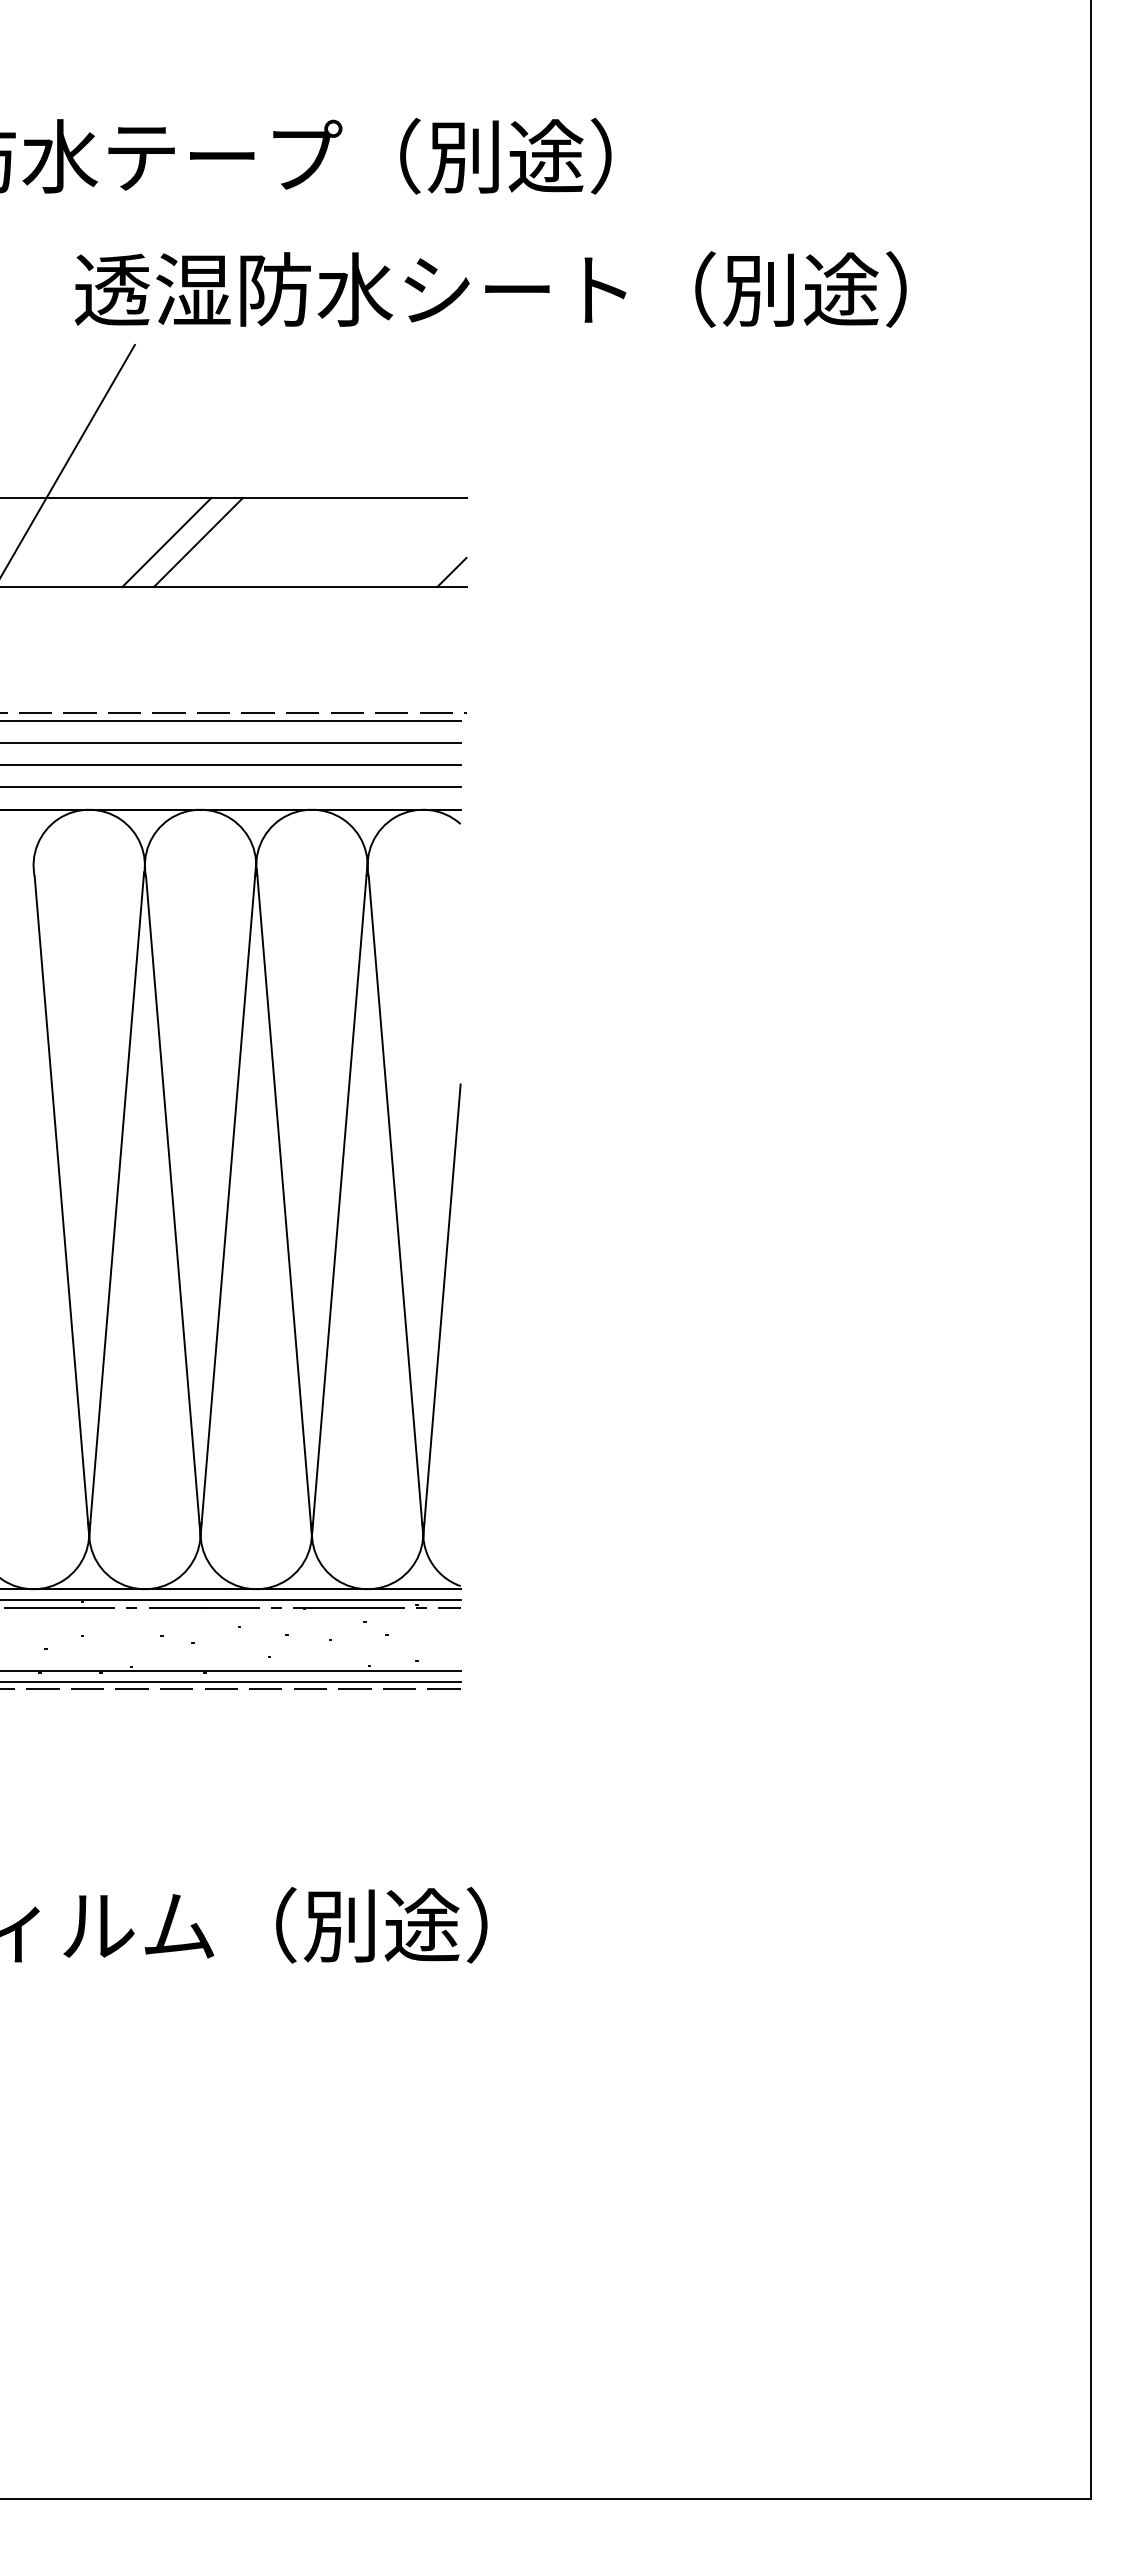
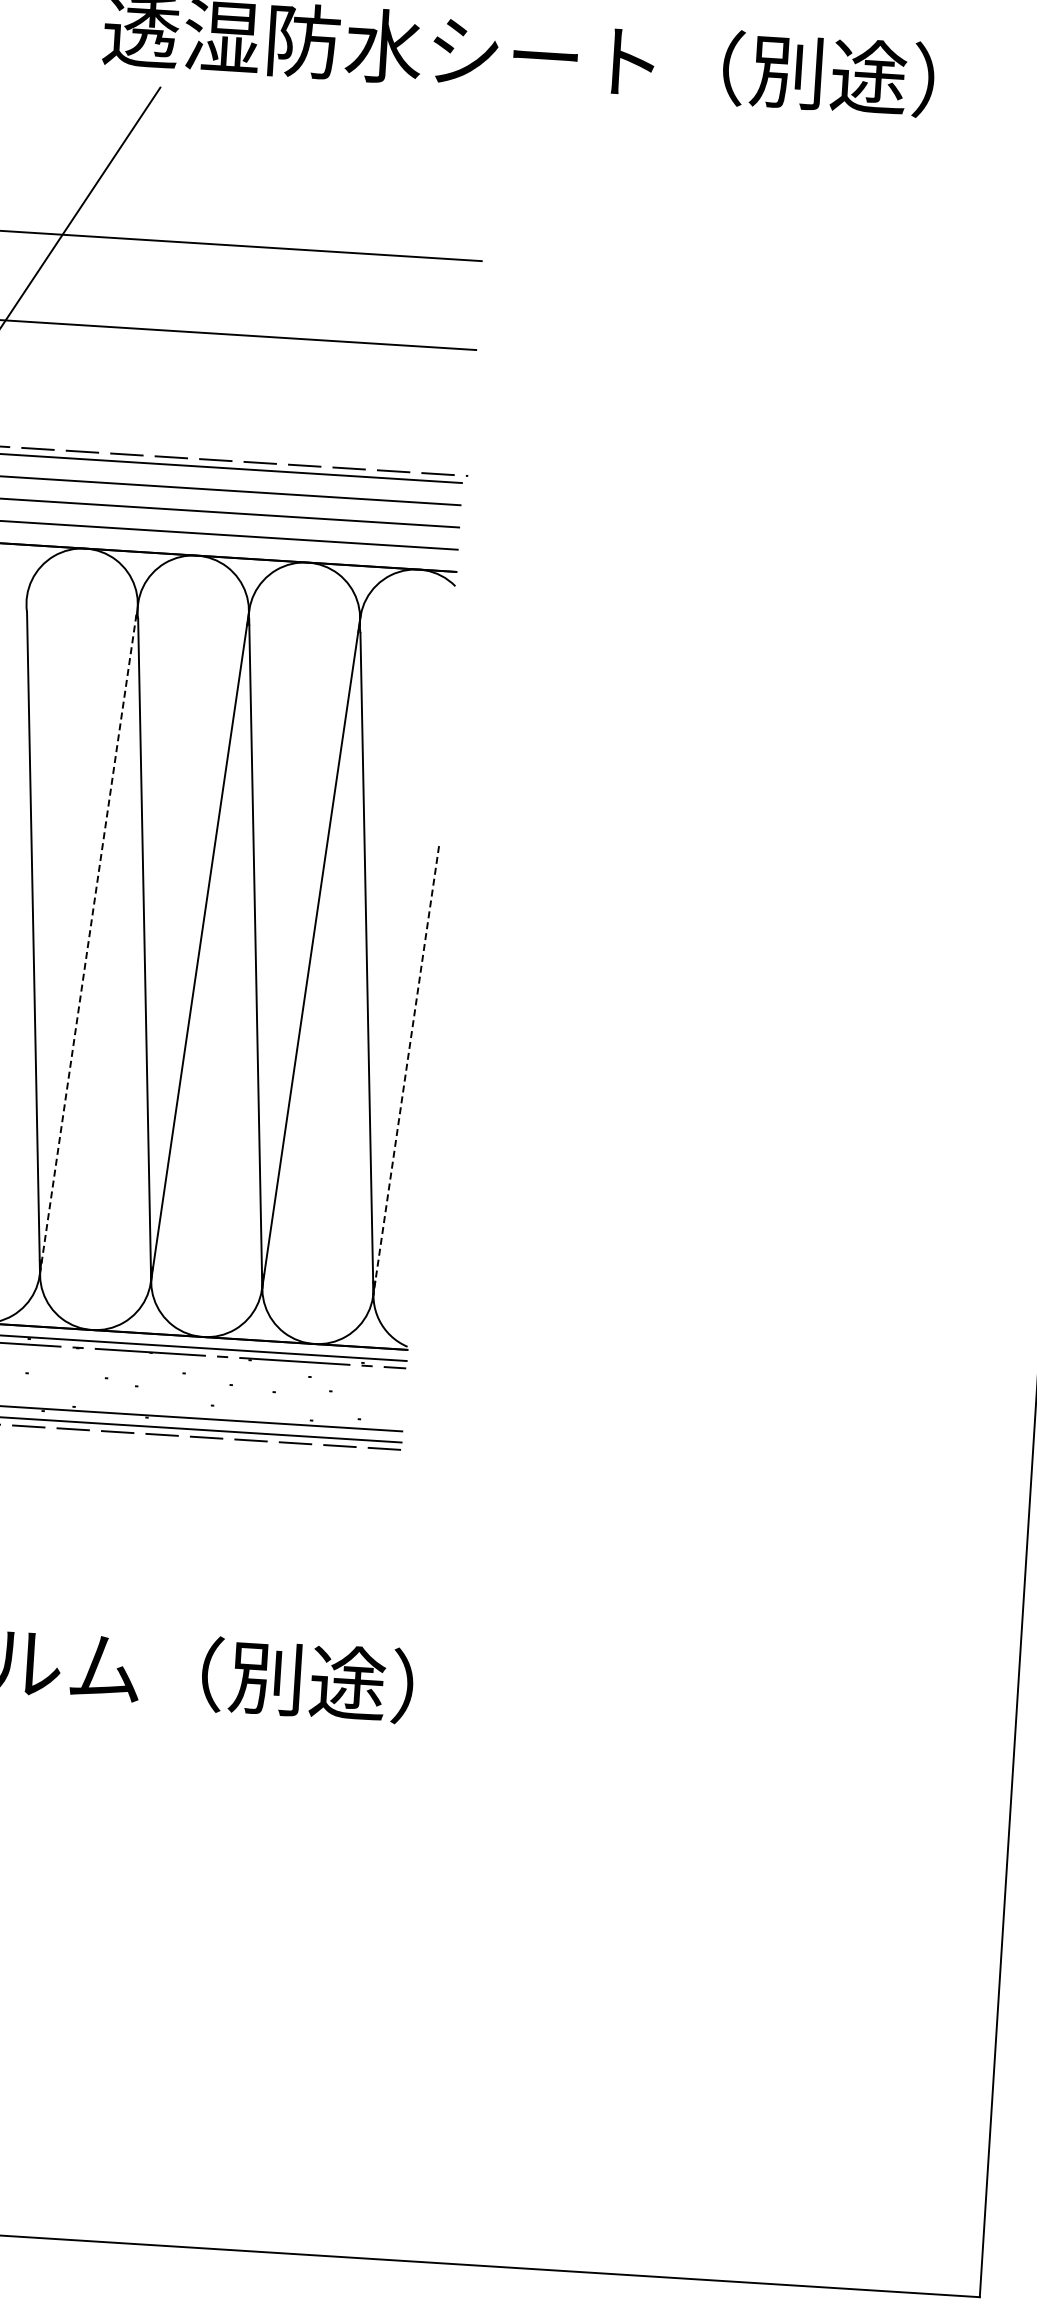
line: (166, 542) -> (179, 286), removed
line: (197, 542) -> (210, 288), removed
line: (451, 572) -> (462, 334), removed
line: (116, 1204) -> (88, 944), solid -> dashed
line: (441, 1310) -> (405, 1070), solid -> dashed

